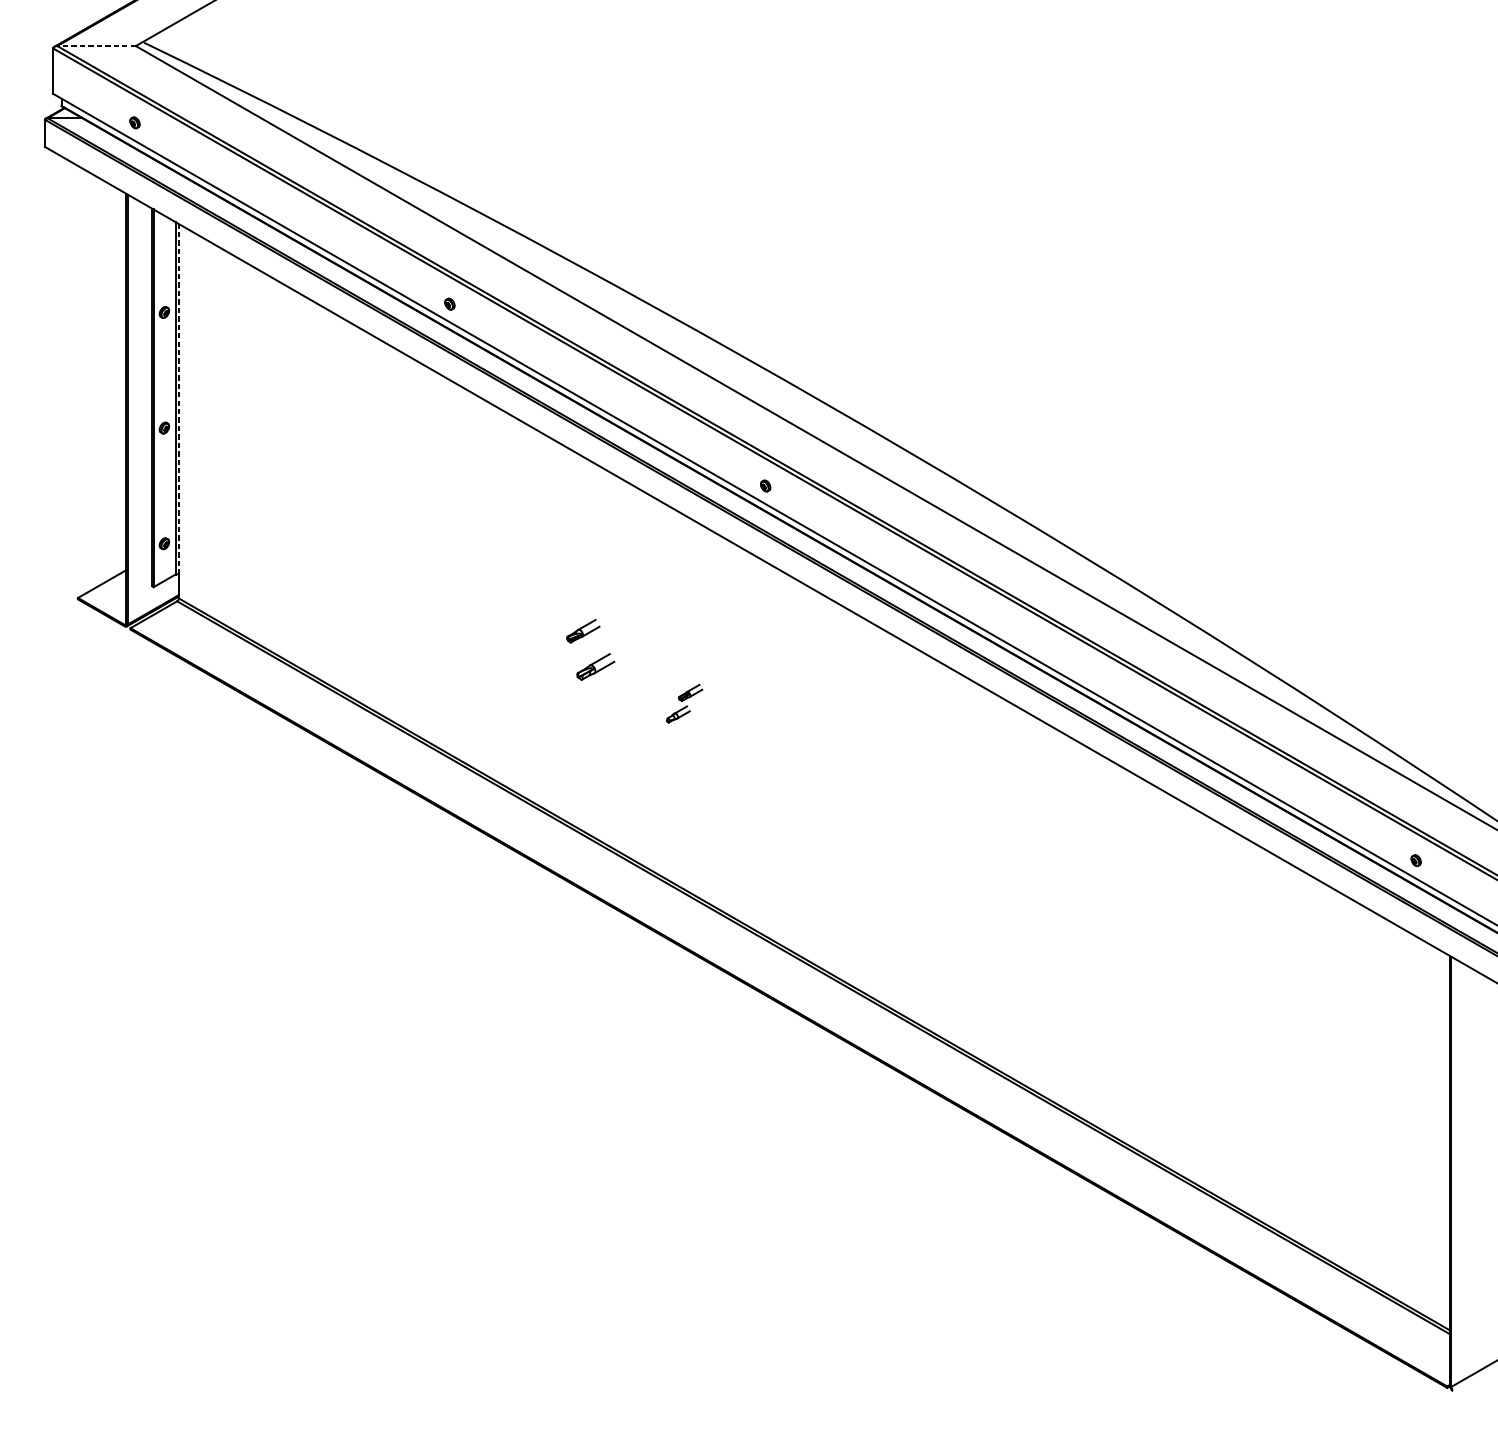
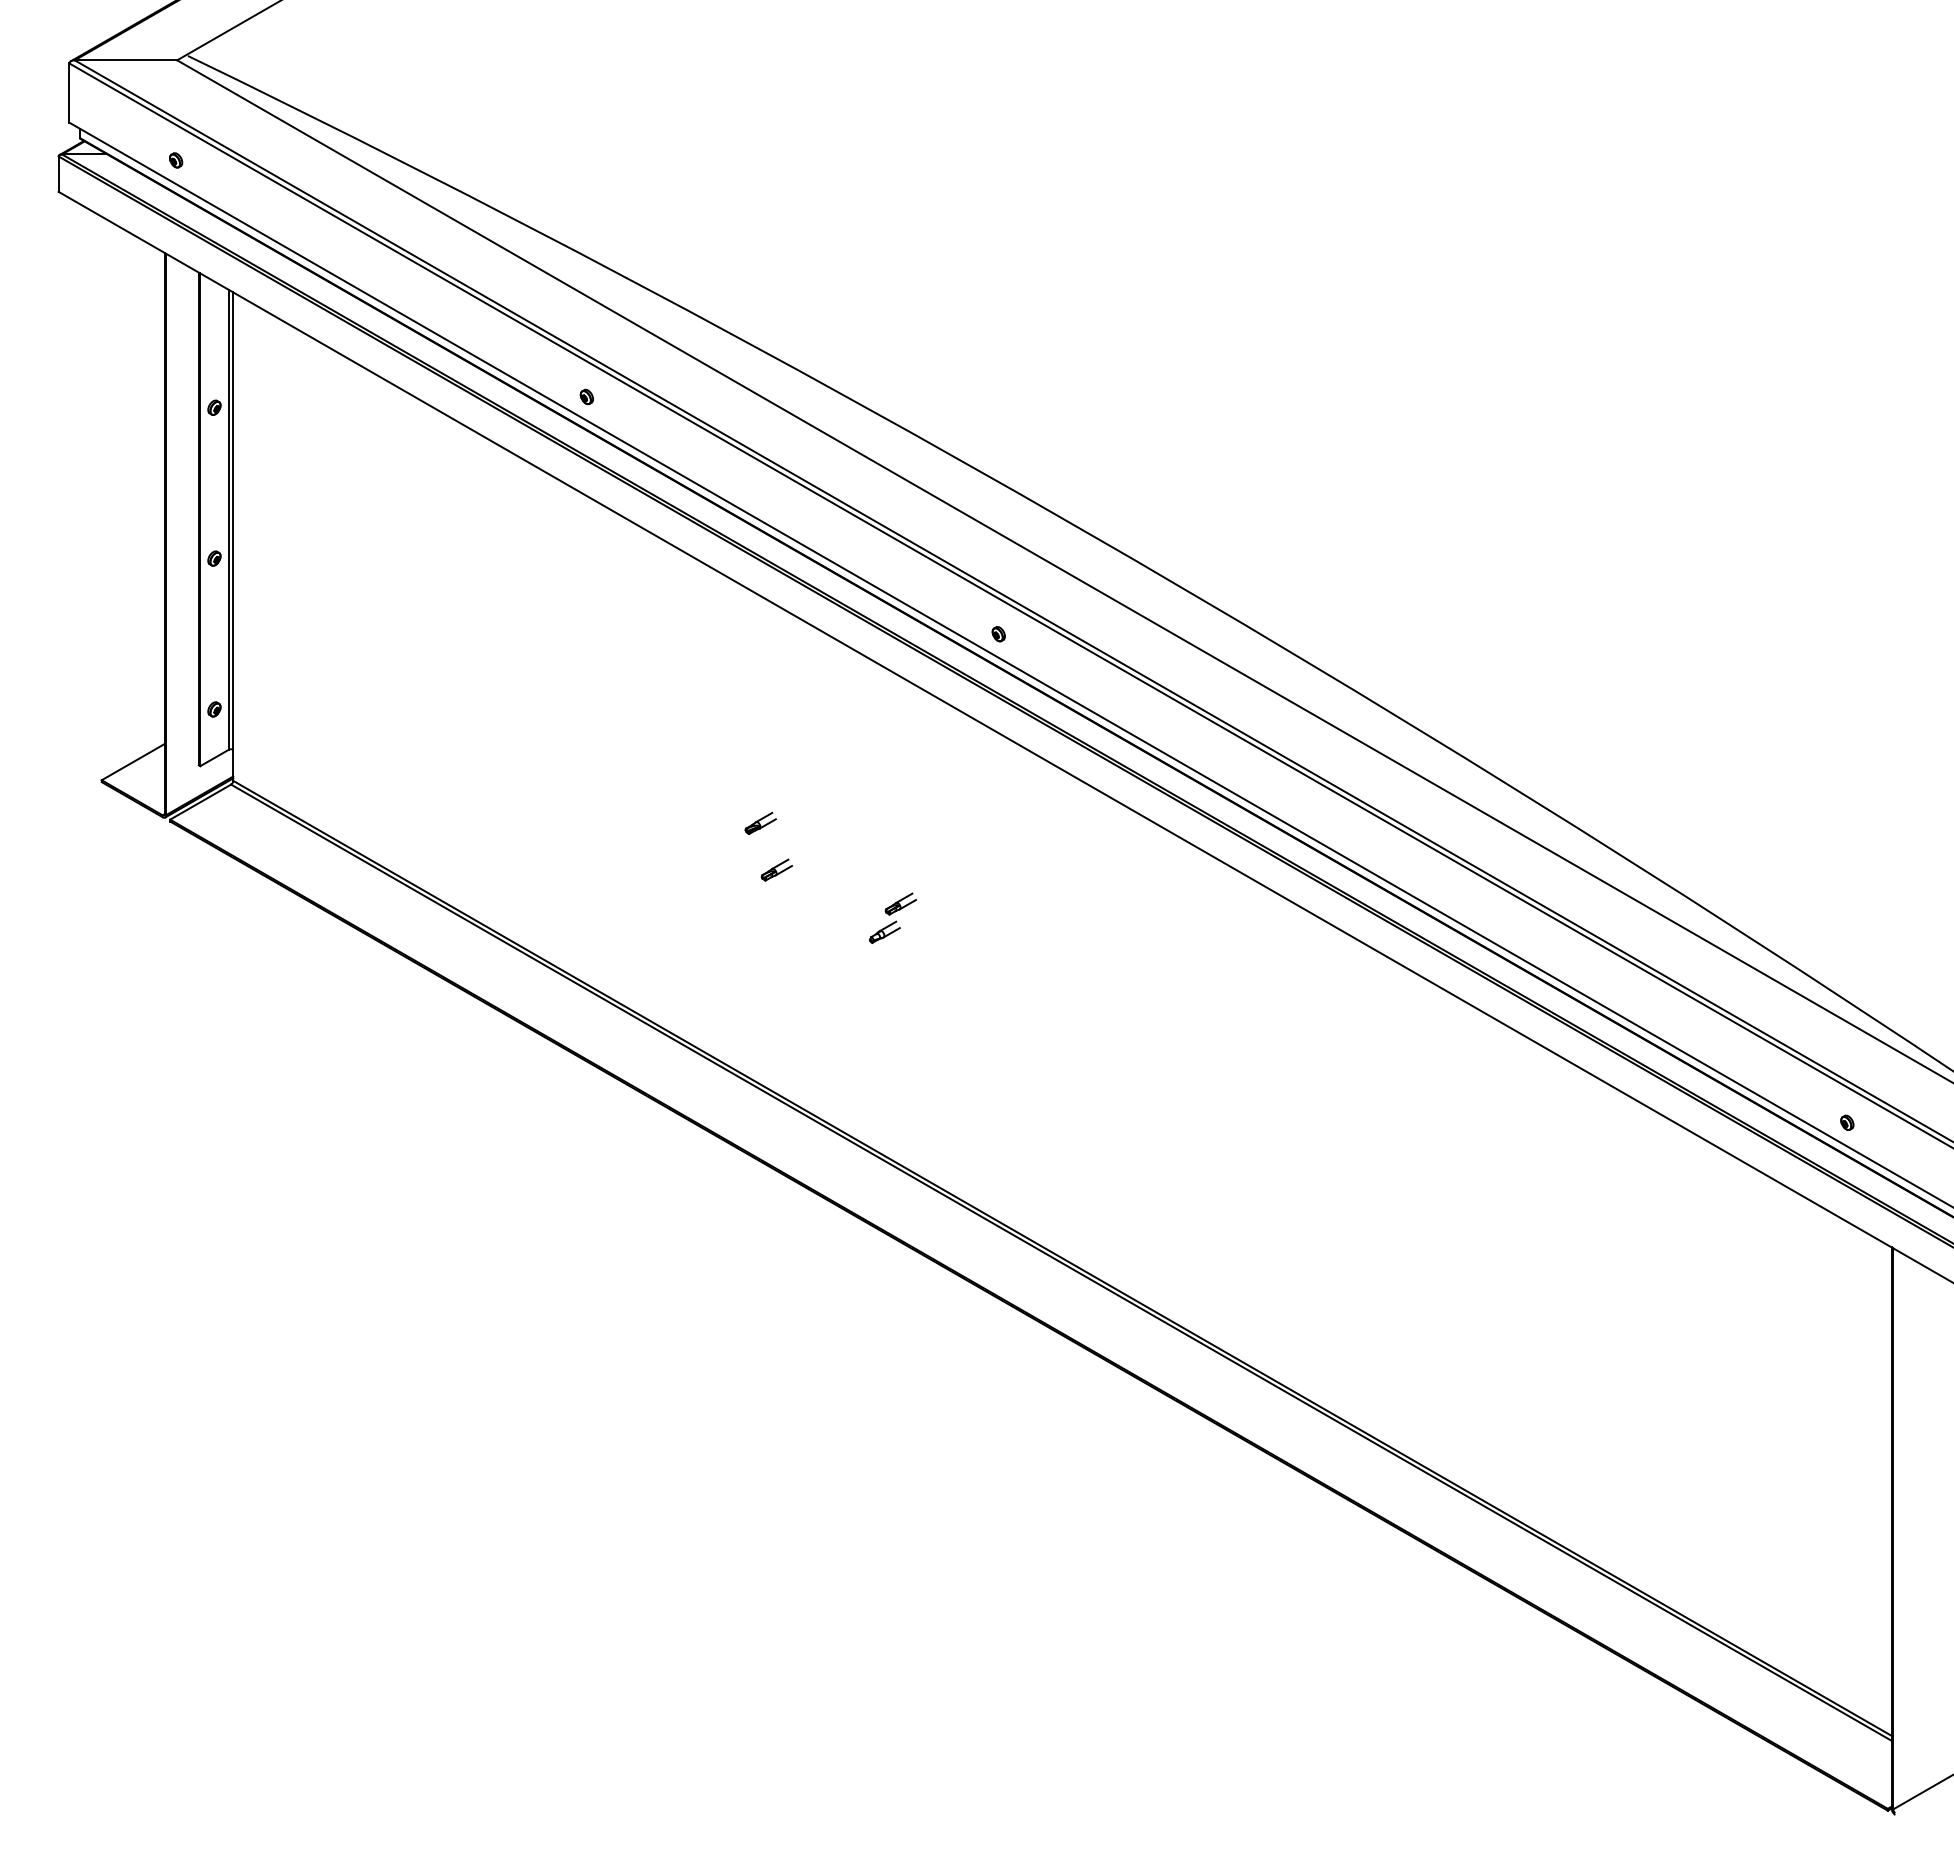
line: (96, 46) -> (125, 60), dashed -> solid
line: (179, 399) -> (233, 521), dashed -> solid
part: (583, 630) -> (760, 822), size x0.71
part: (595, 666) -> (776, 869), size x0.62

